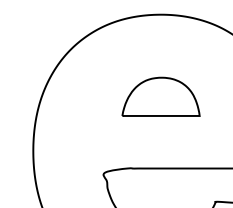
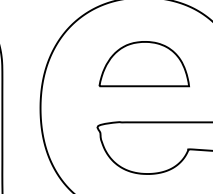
part: (160, 97) -> (143, 64), size x1.43

